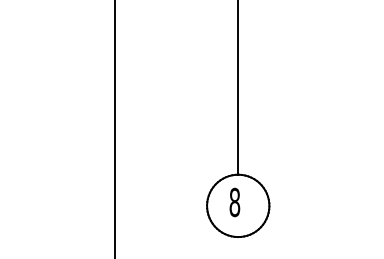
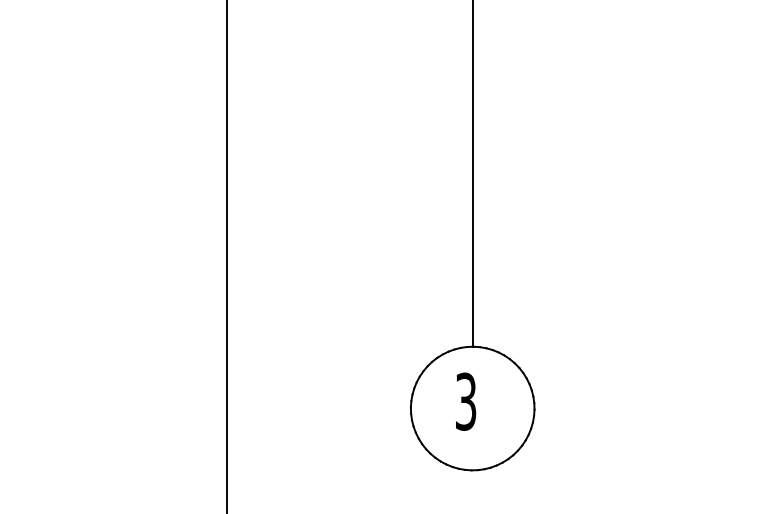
text: (234, 202) -> (465, 401), 8 -> 3

